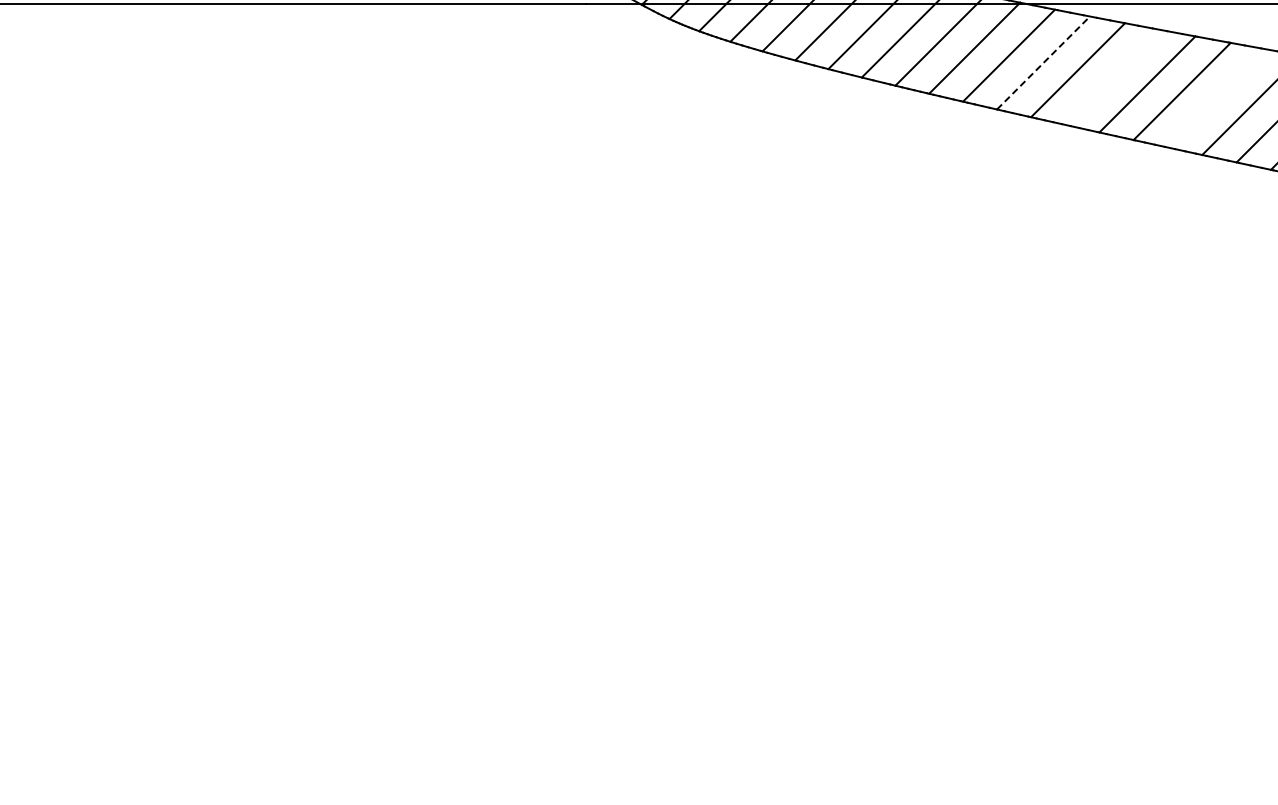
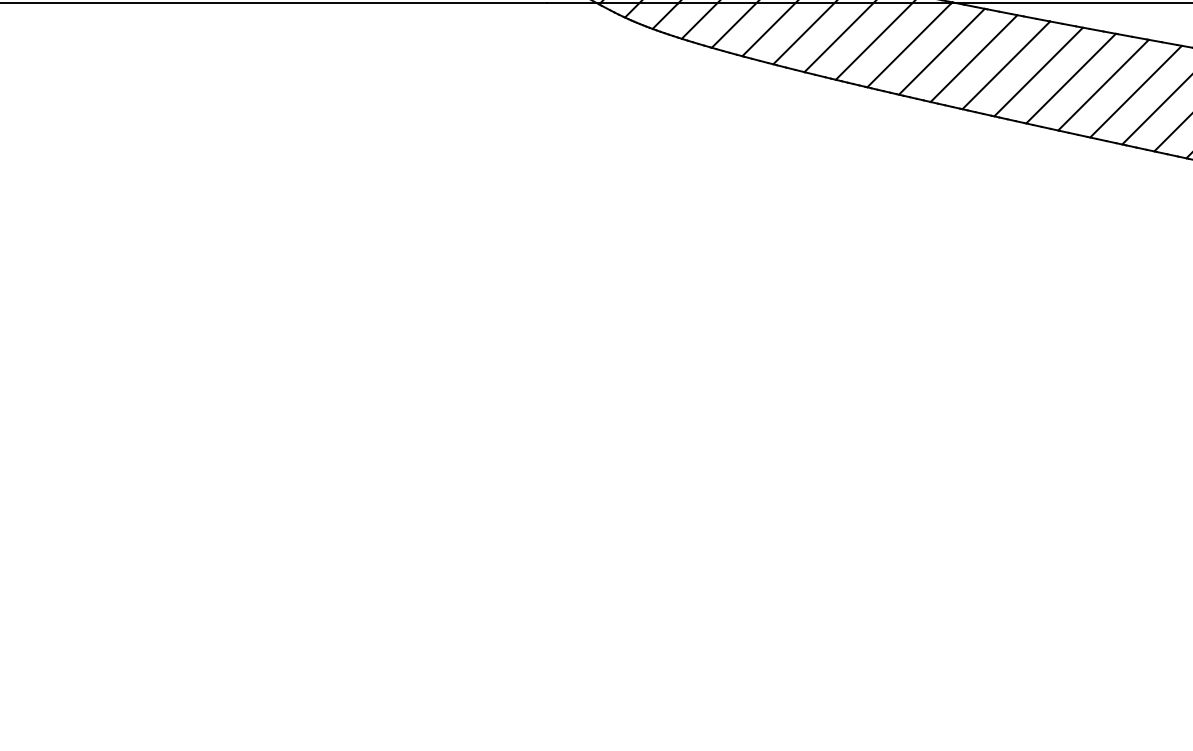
line: (1043, 63) -> (974, 59), dashed -> solid
line: (1112, 76) -> (1038, 71), added
line: (1216, 98) -> (1135, 91), added

